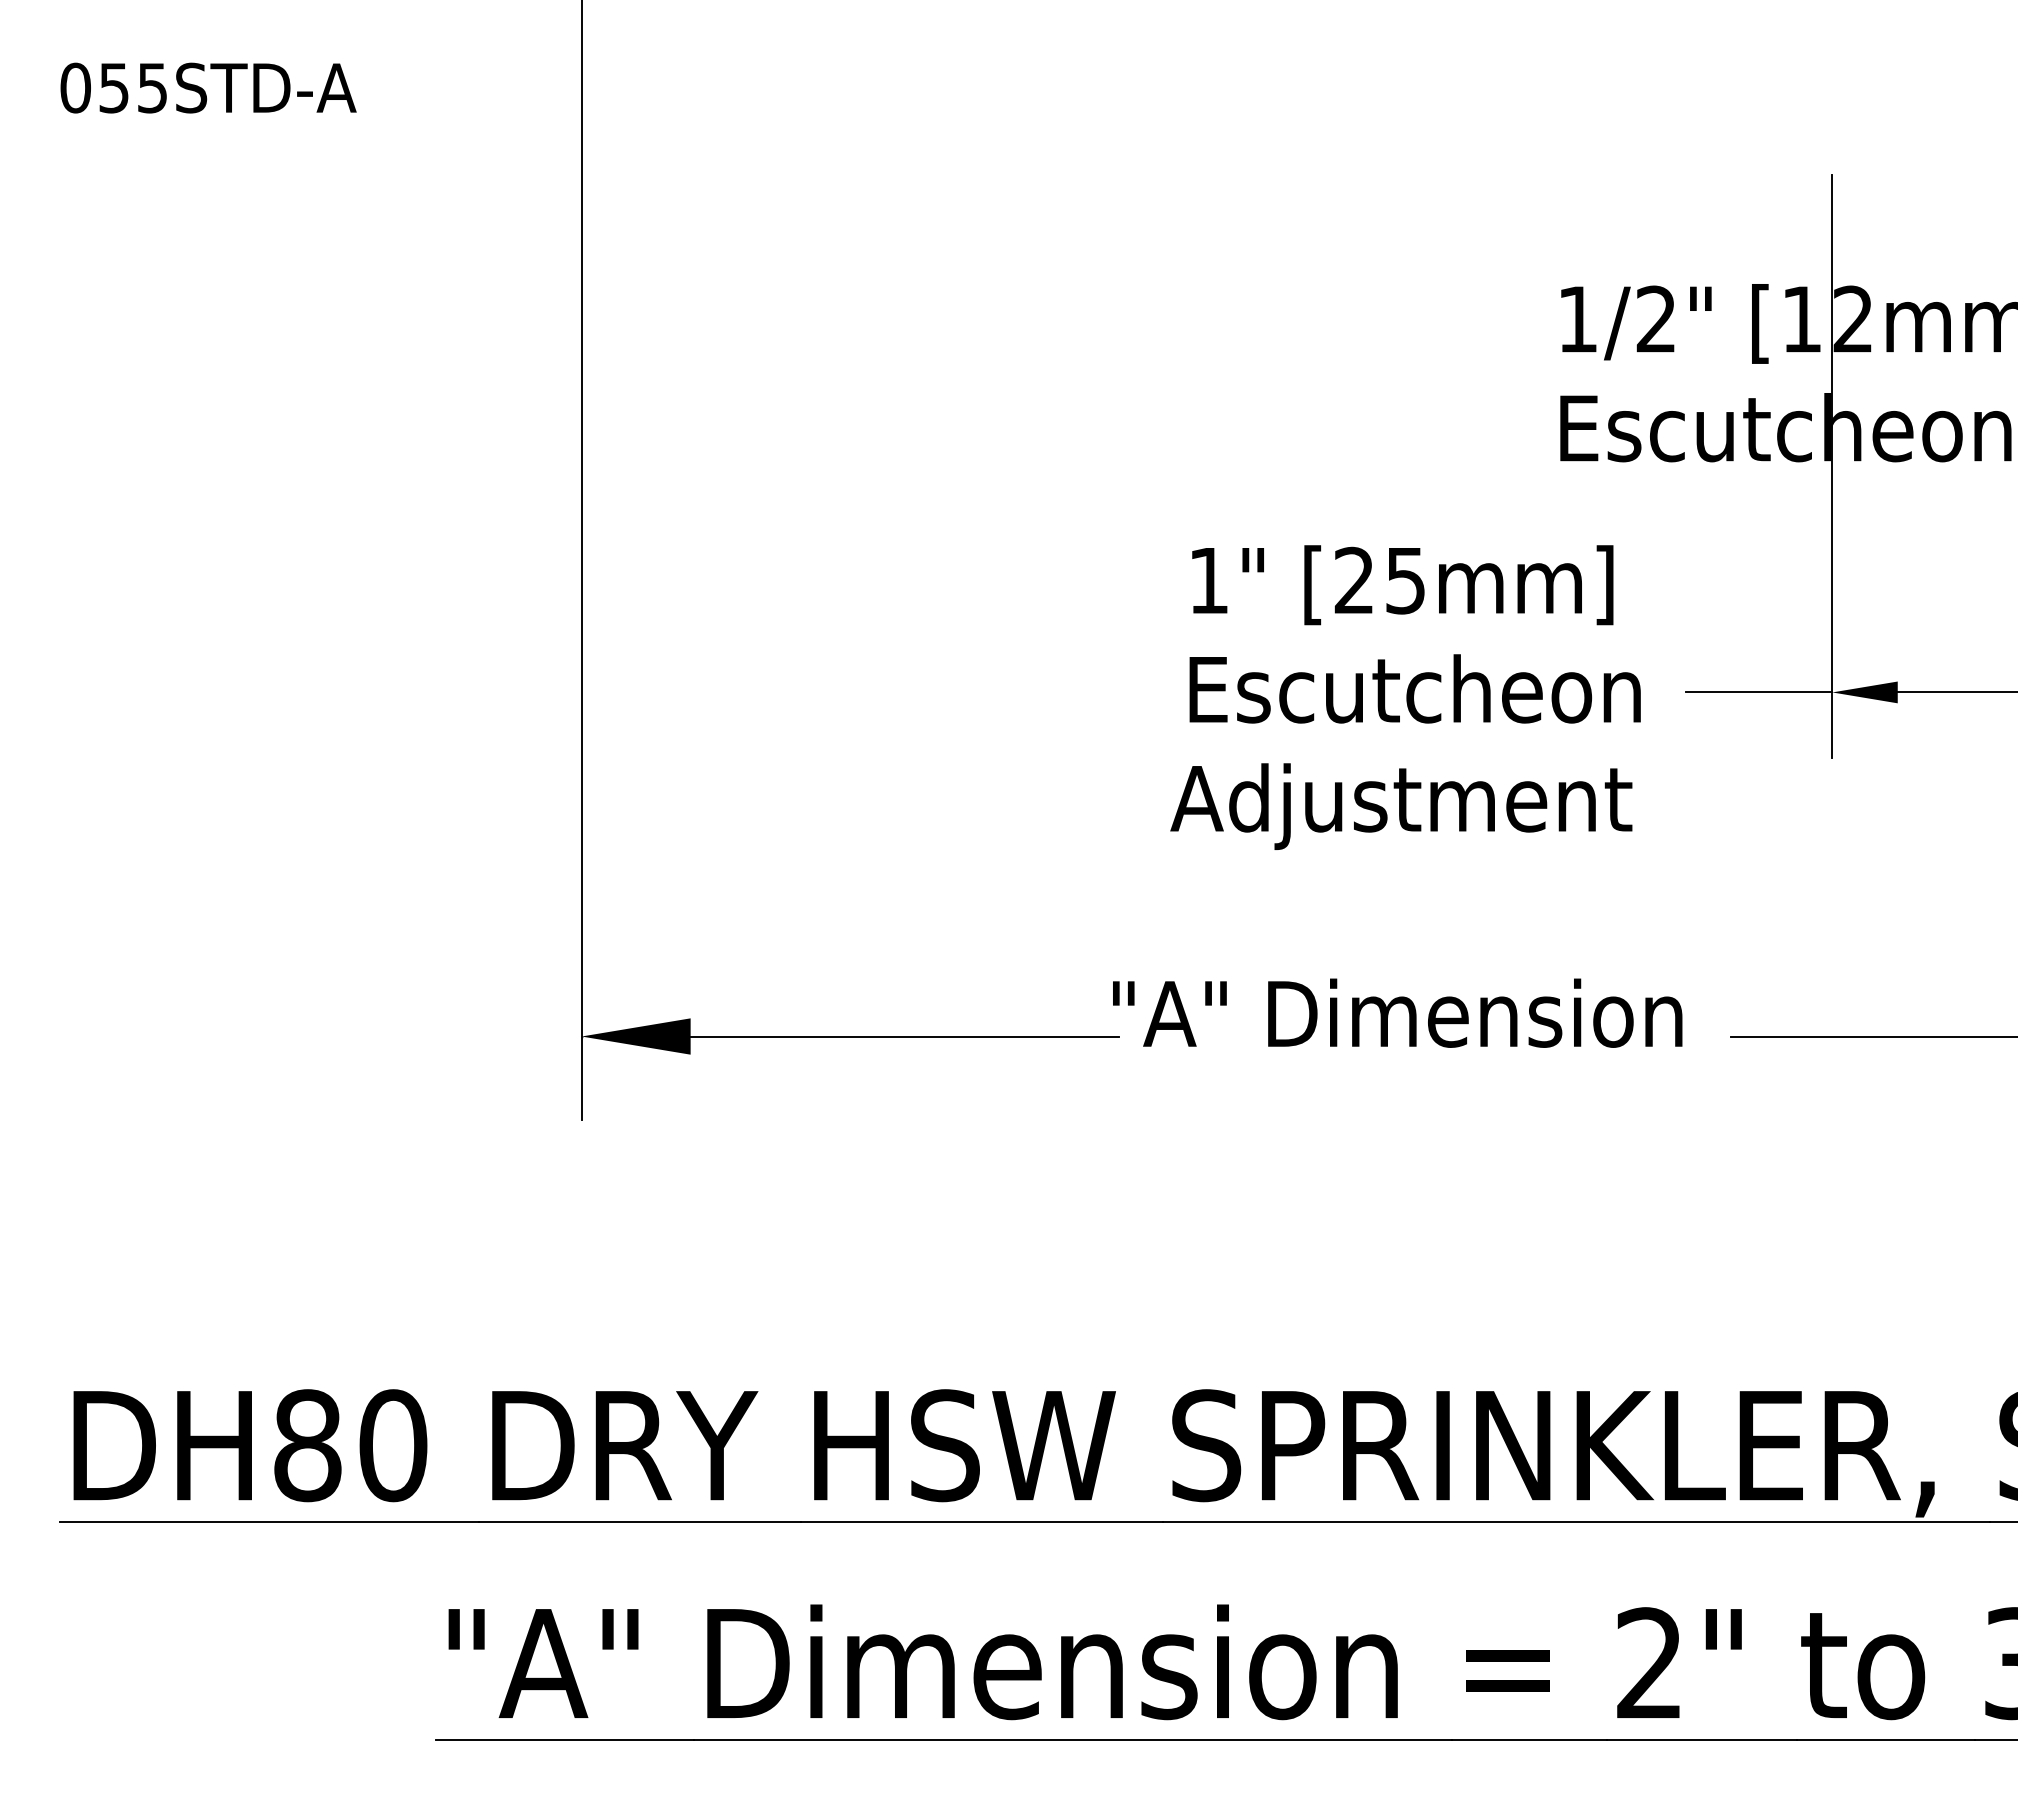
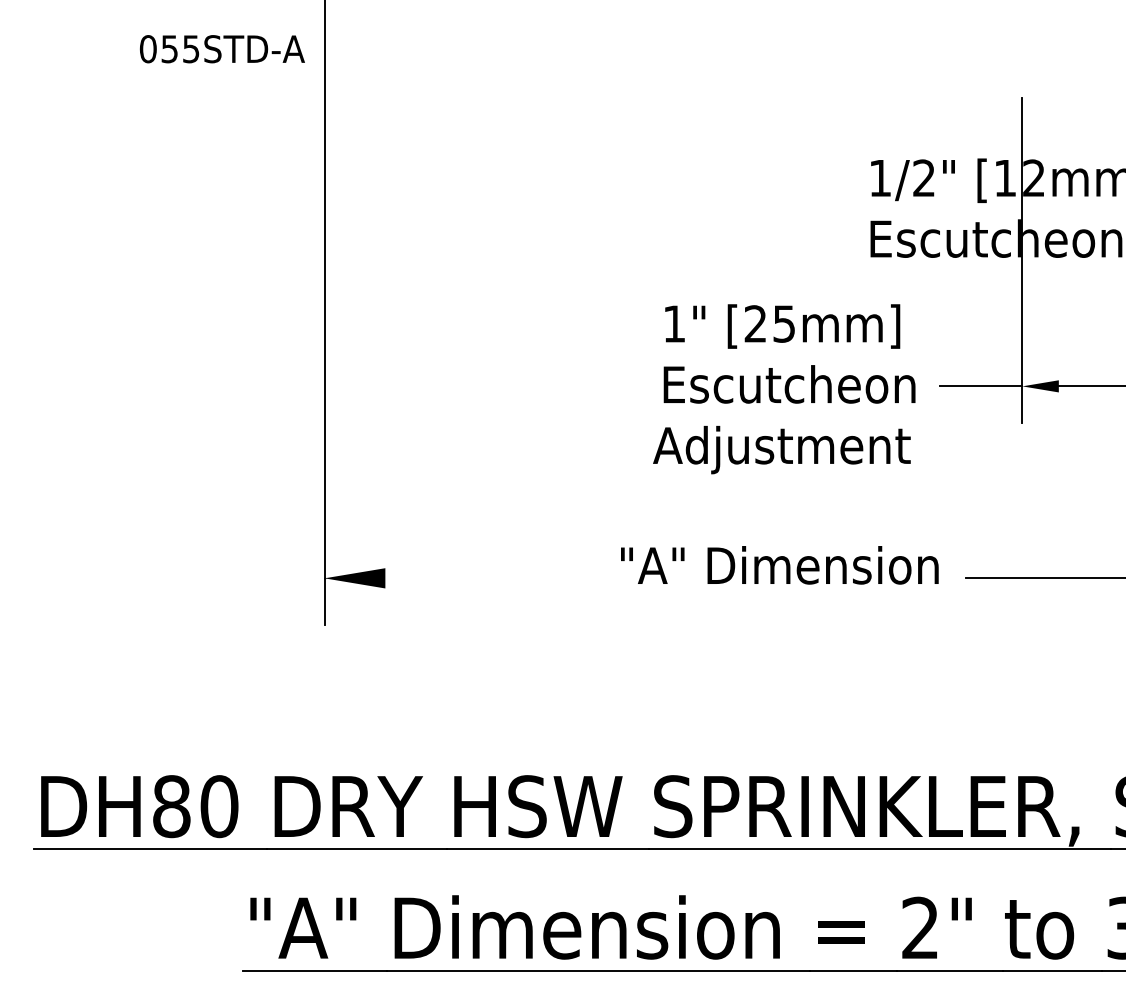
text: (208, 88) -> (222, 49), moved
line: (904, 1036) -> (504, 578), removed

